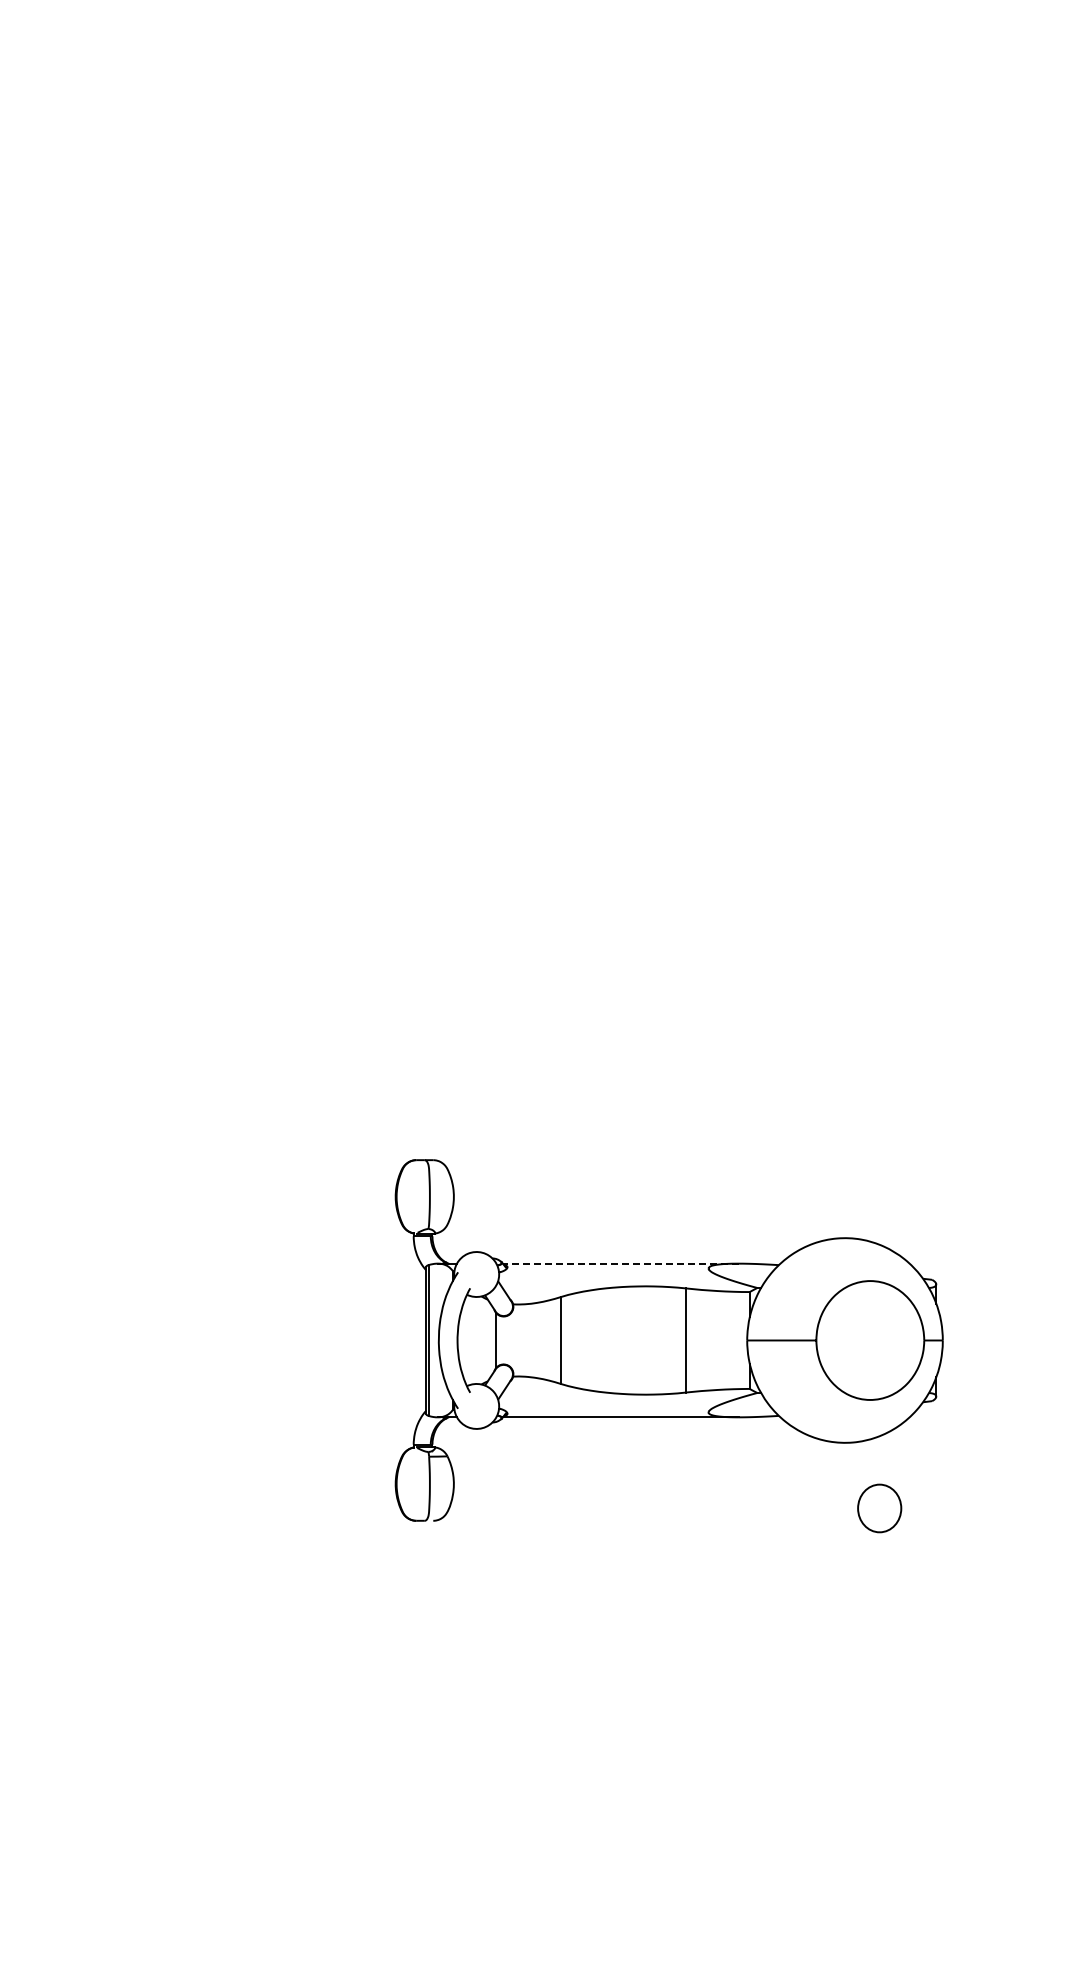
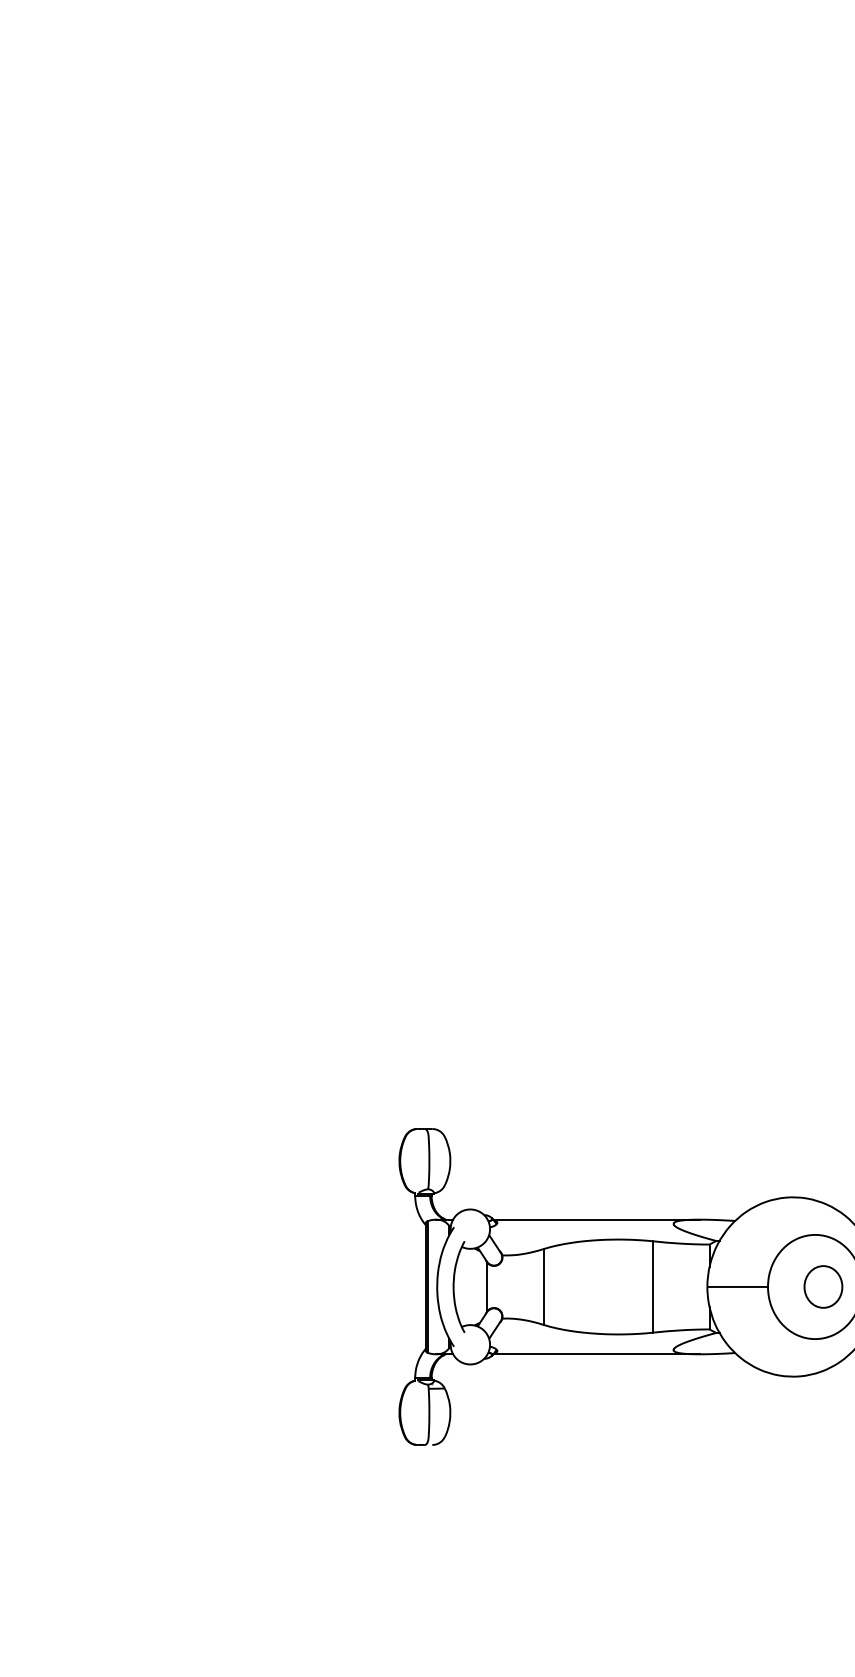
line: (620, 1263) -> (596, 1219), dashed -> solid
part: (879, 1508) -> (823, 1286), moved

